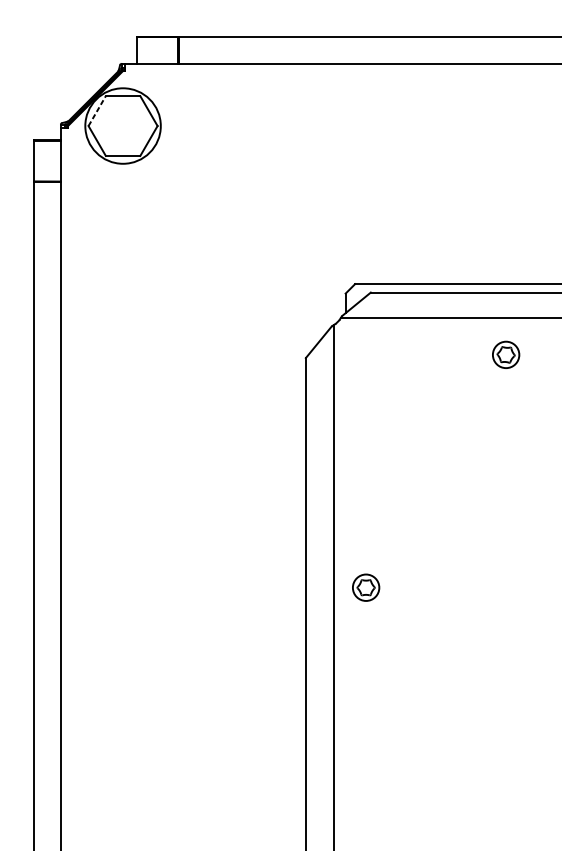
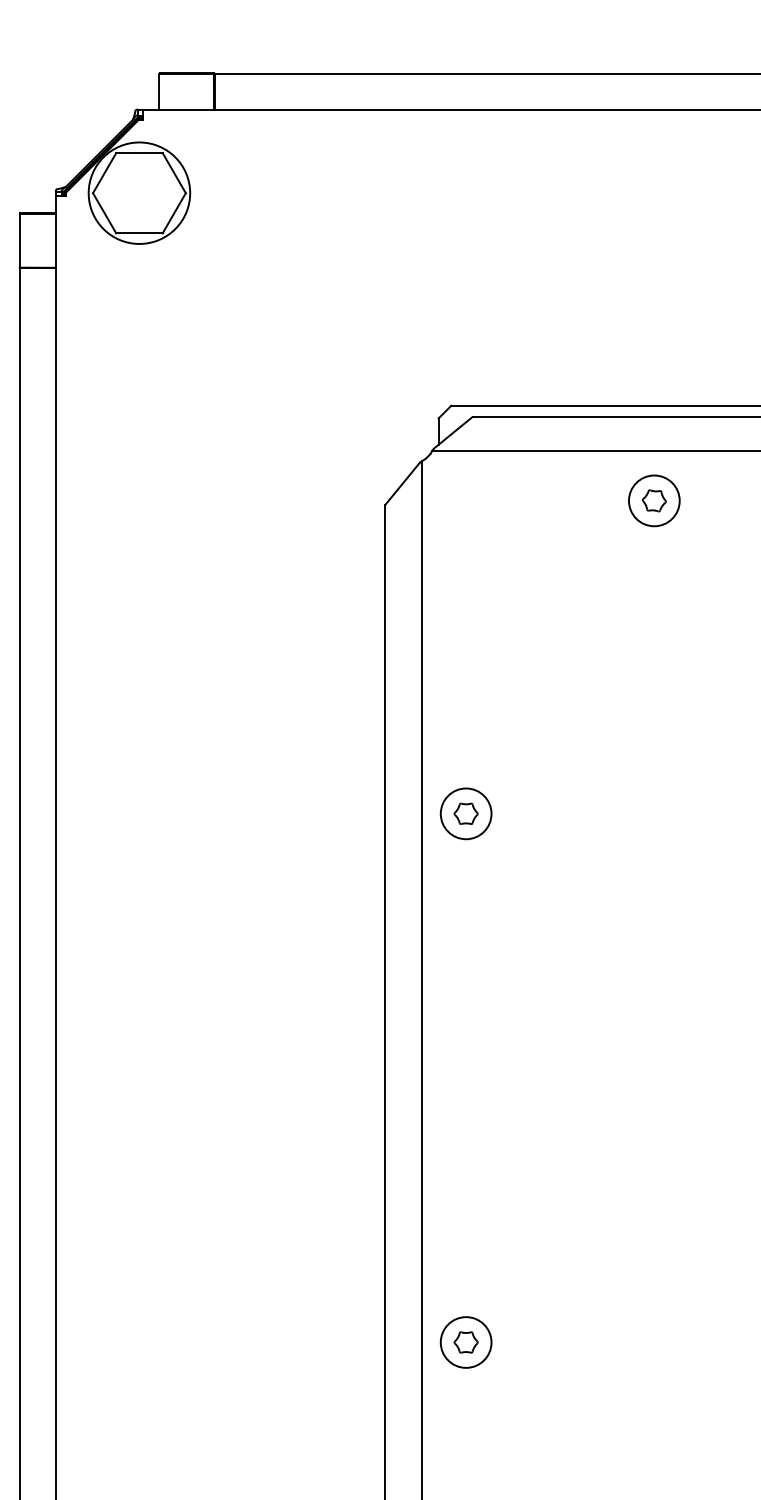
line: (97, 110) -> (104, 172), dashed -> solid
circle: (505, 354) -> (653, 500), size x1.43
circle: (365, 587) -> (465, 813), size x1.43

